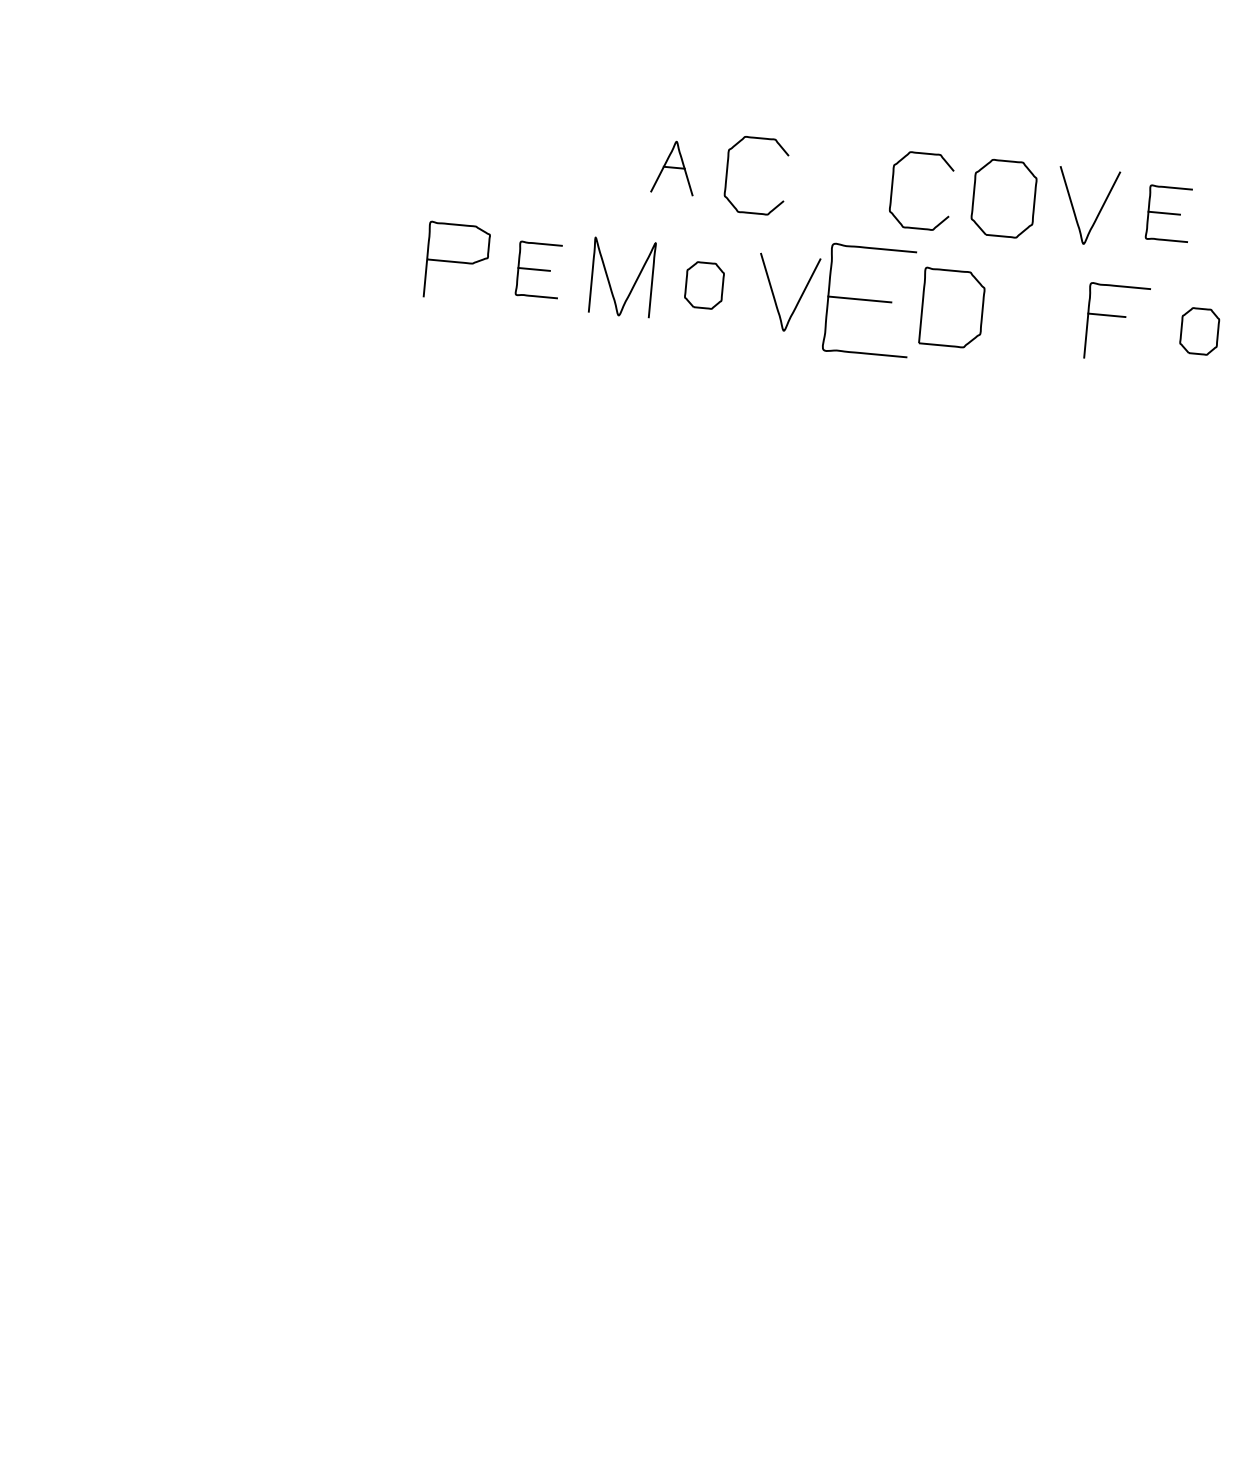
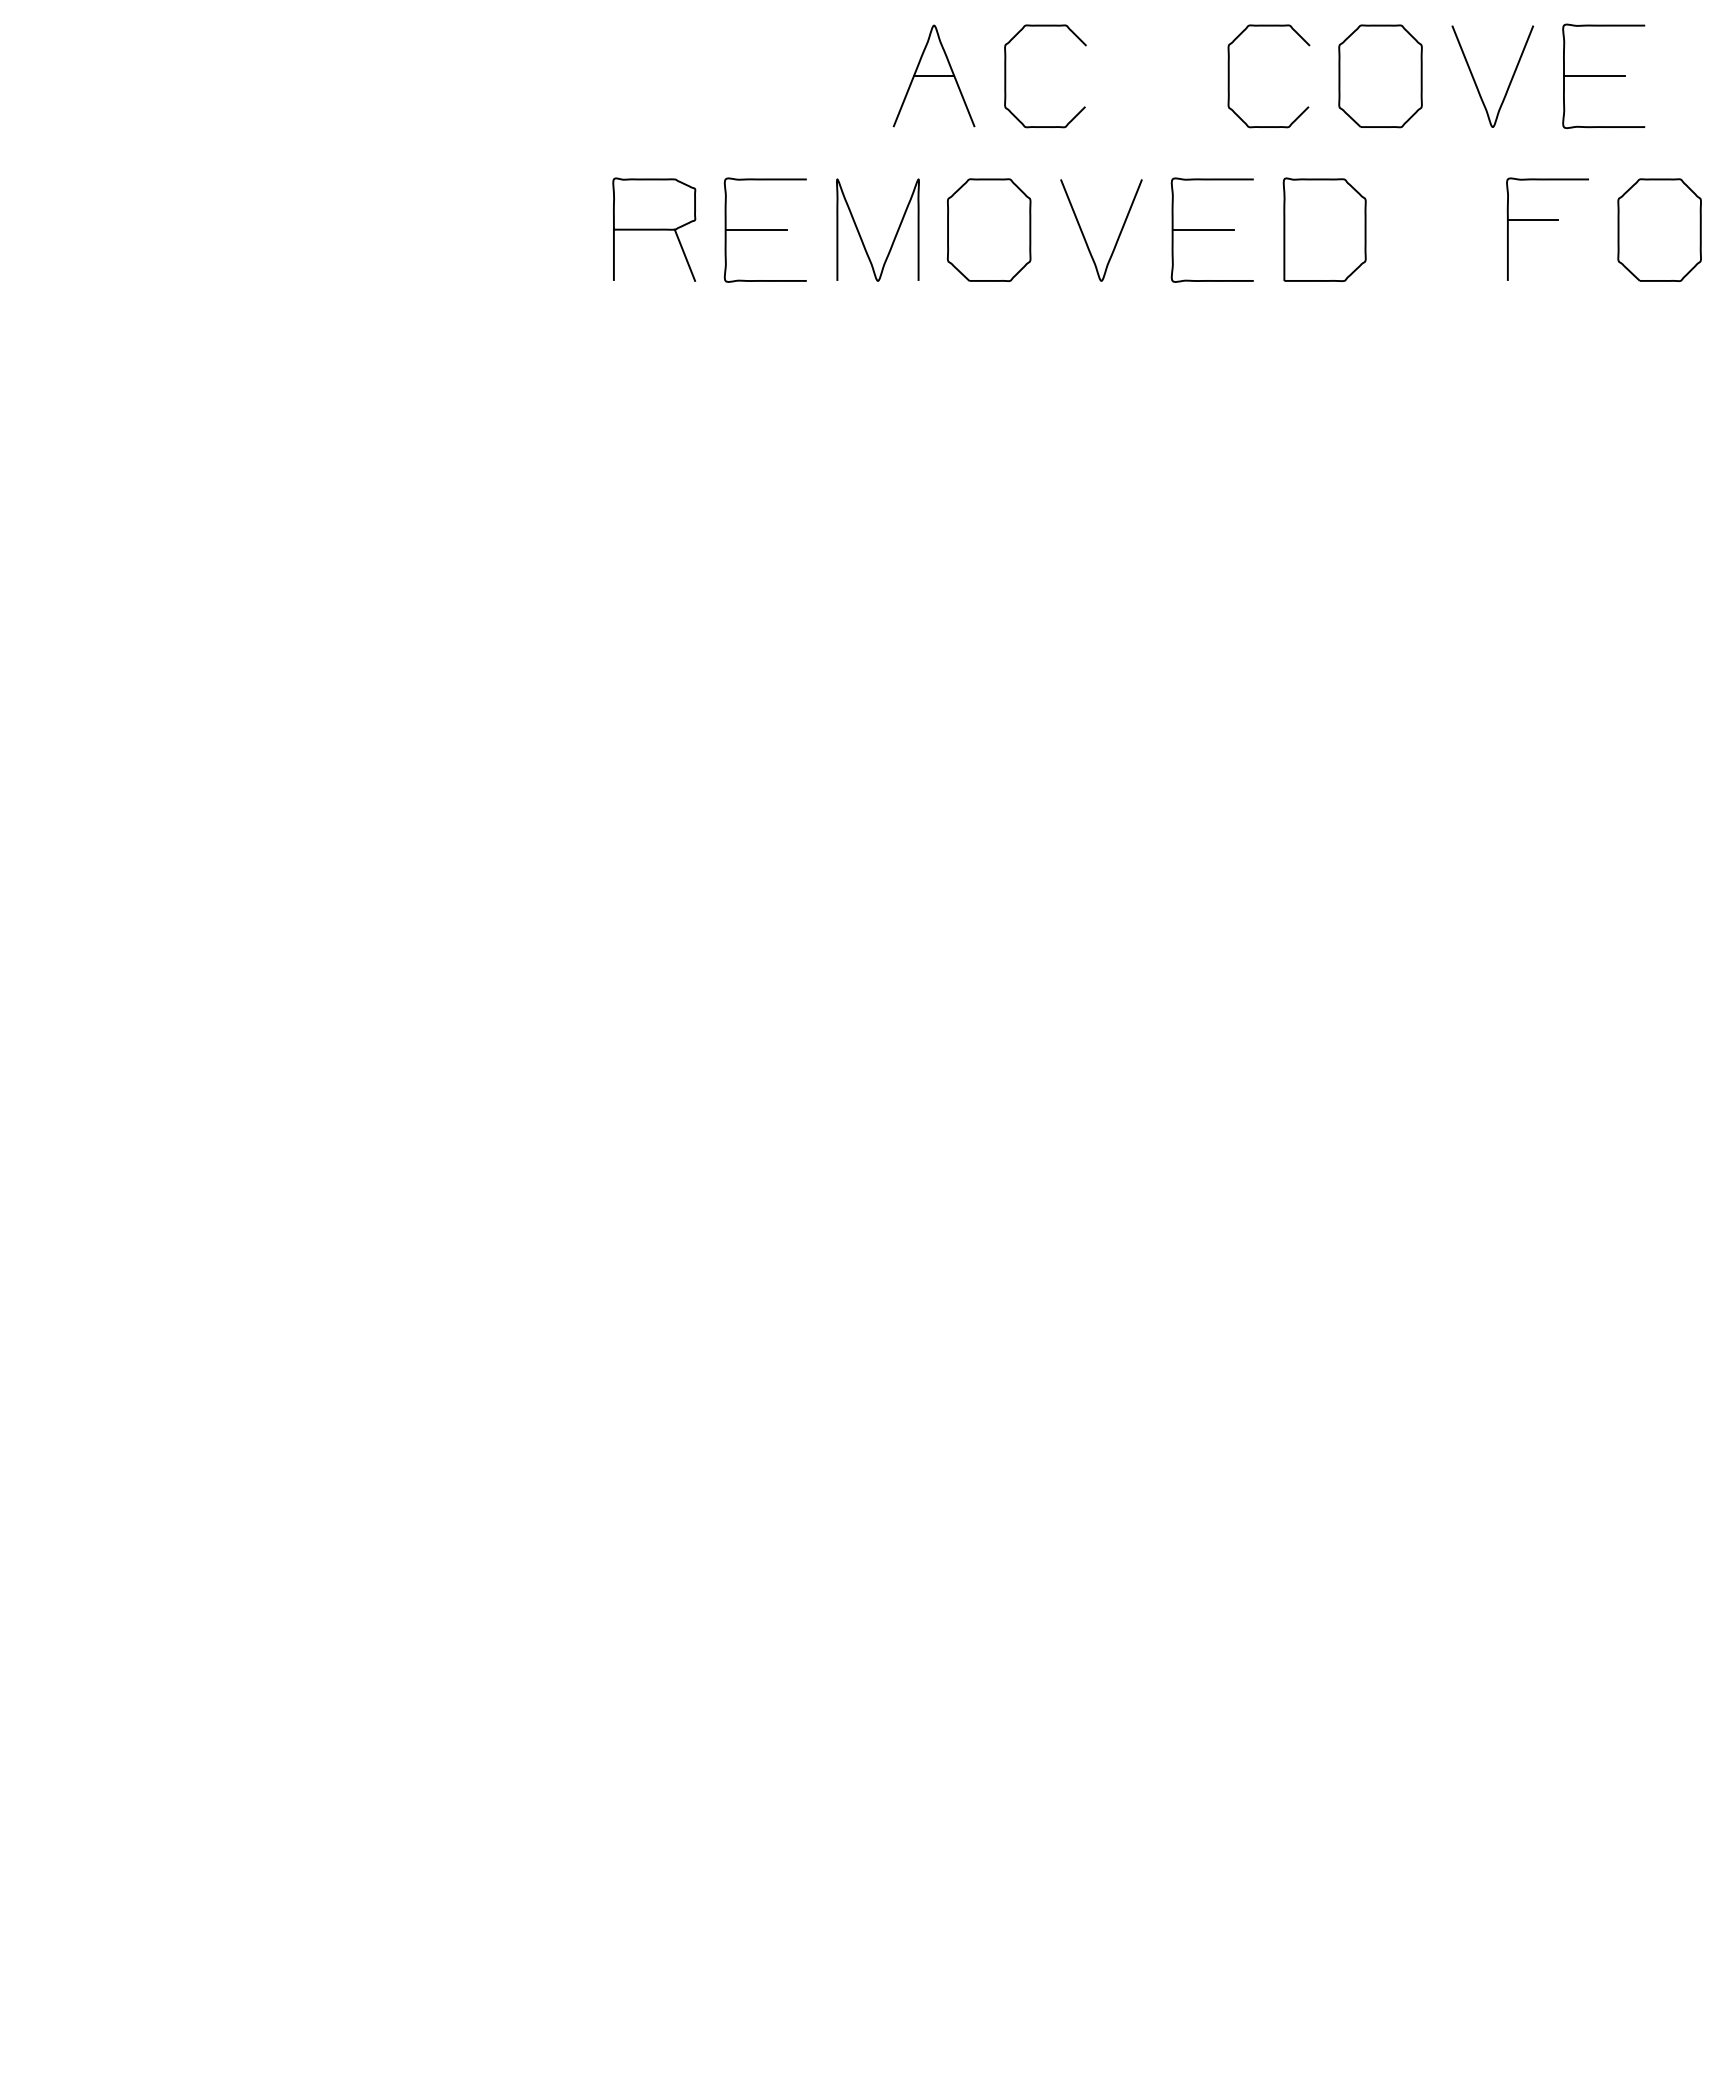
part: (673, 167) -> (933, 75), size x1.43
part: (1168, 213) -> (1603, 75), size x1.43
part: (538, 269) -> (764, 229), size x1.43
line: (477, 282) -> (684, 254), added
part: (704, 285) -> (989, 229), size x1.67
part: (868, 300) -> (1211, 229), size x0.71
part: (1199, 330) -> (1659, 229), size x1.67

